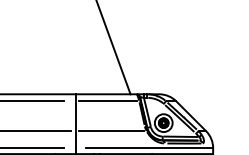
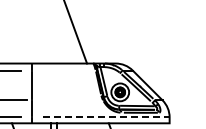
line: (107, 101) -> (63, 70), removed
line: (111, 131) -> (67, 100), removed
line: (150, 148) -> (106, 117), solid -> dashed

